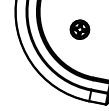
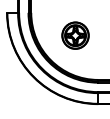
part: (79, 29) -> (75, 35), size x1.43

